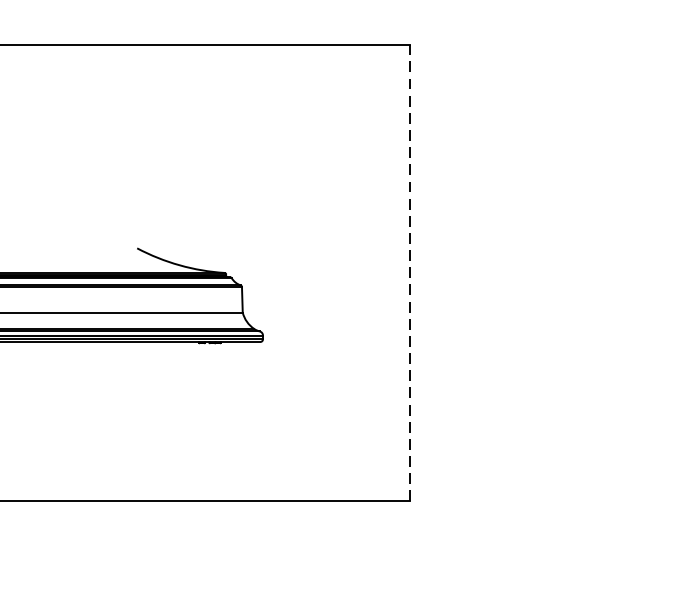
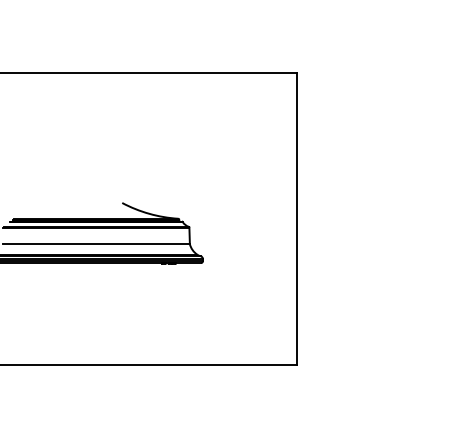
line: (410, 272) -> (297, 218), dashed -> solid

